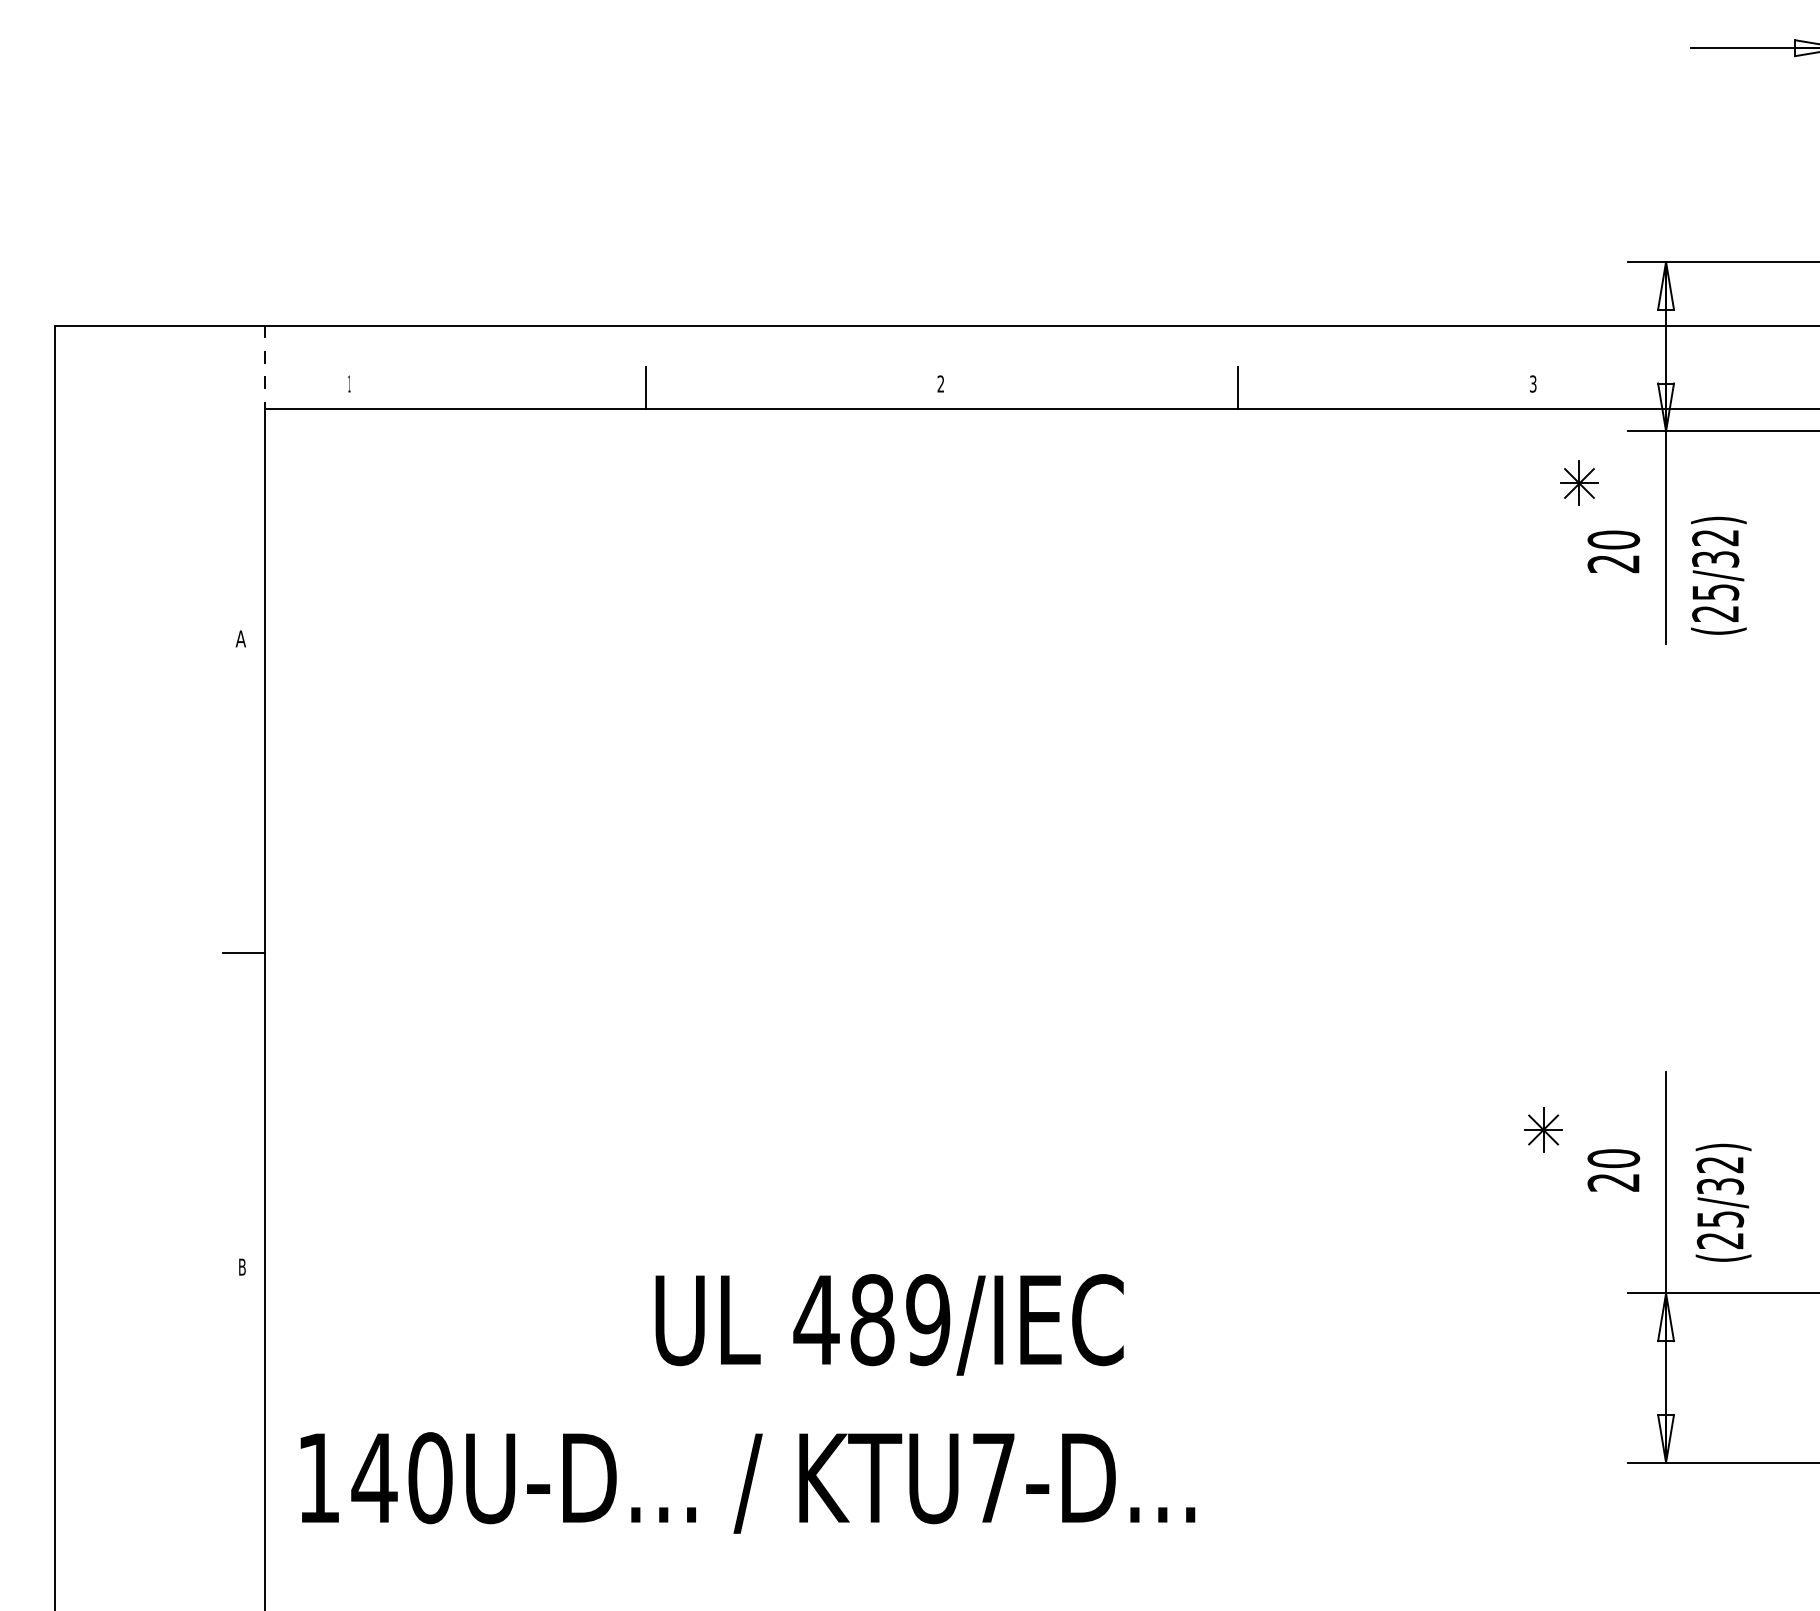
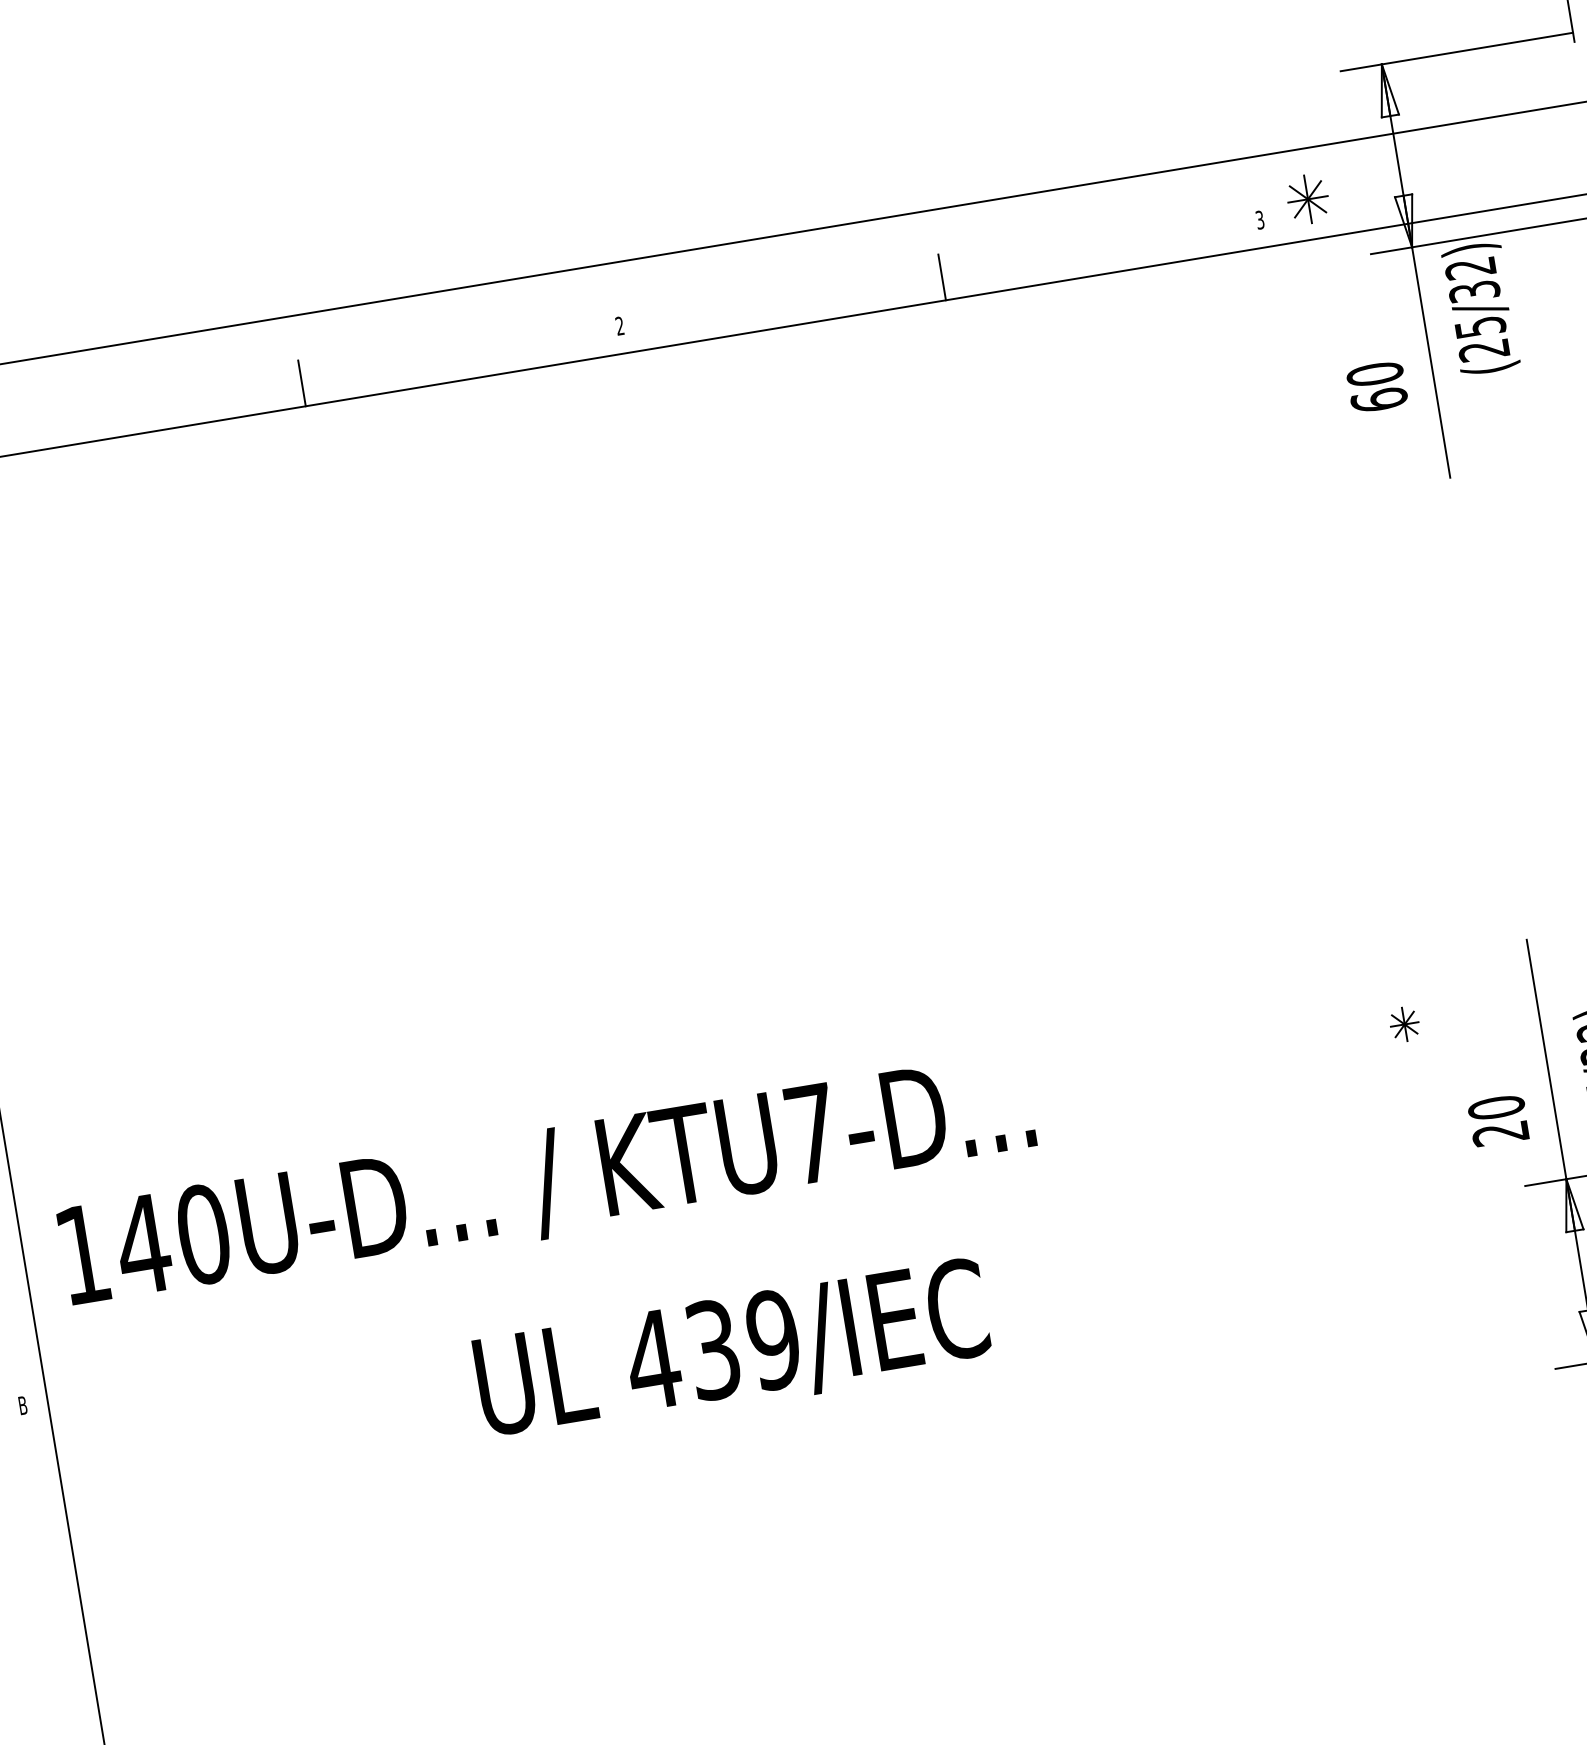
part: (1579, 482) -> (1307, 198), moved
text: (1613, 563) -> (1378, 399), 20 -> 60
text: (1718, 575) -> (1480, 308), moved
part: (1543, 1129) -> (1404, 1023), size x0.7
text: (1613, 1170) -> (1498, 1120), moved
text: (872, 1320) -> (713, 1350), 489/IEC -> 439/IEC
text: (747, 1482) -> (546, 1182), moved

